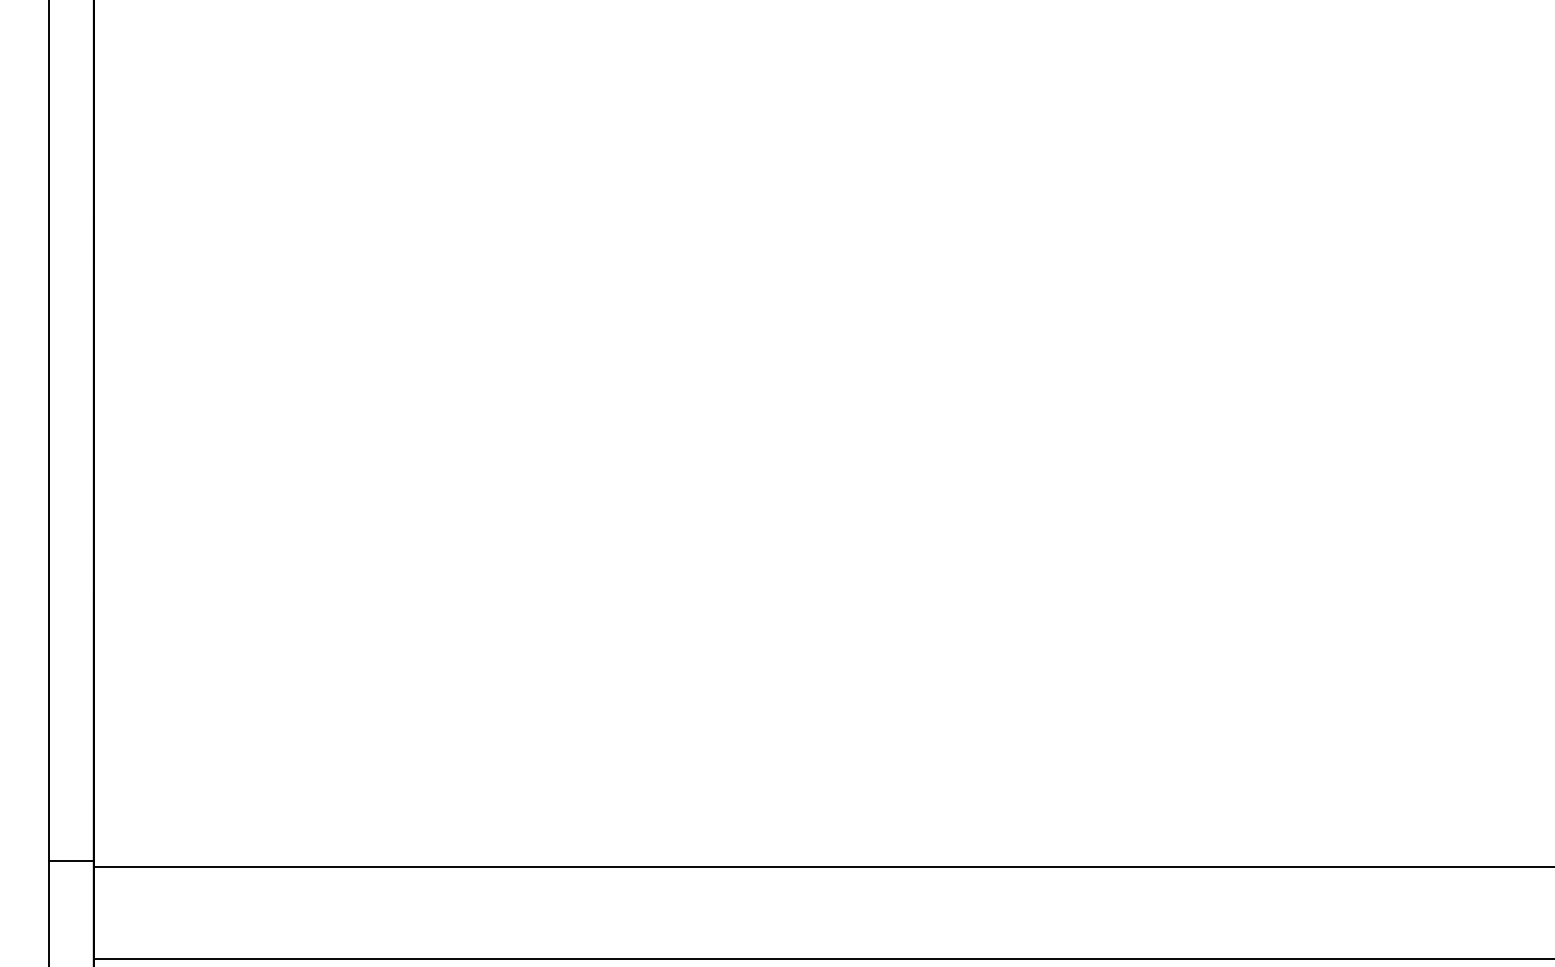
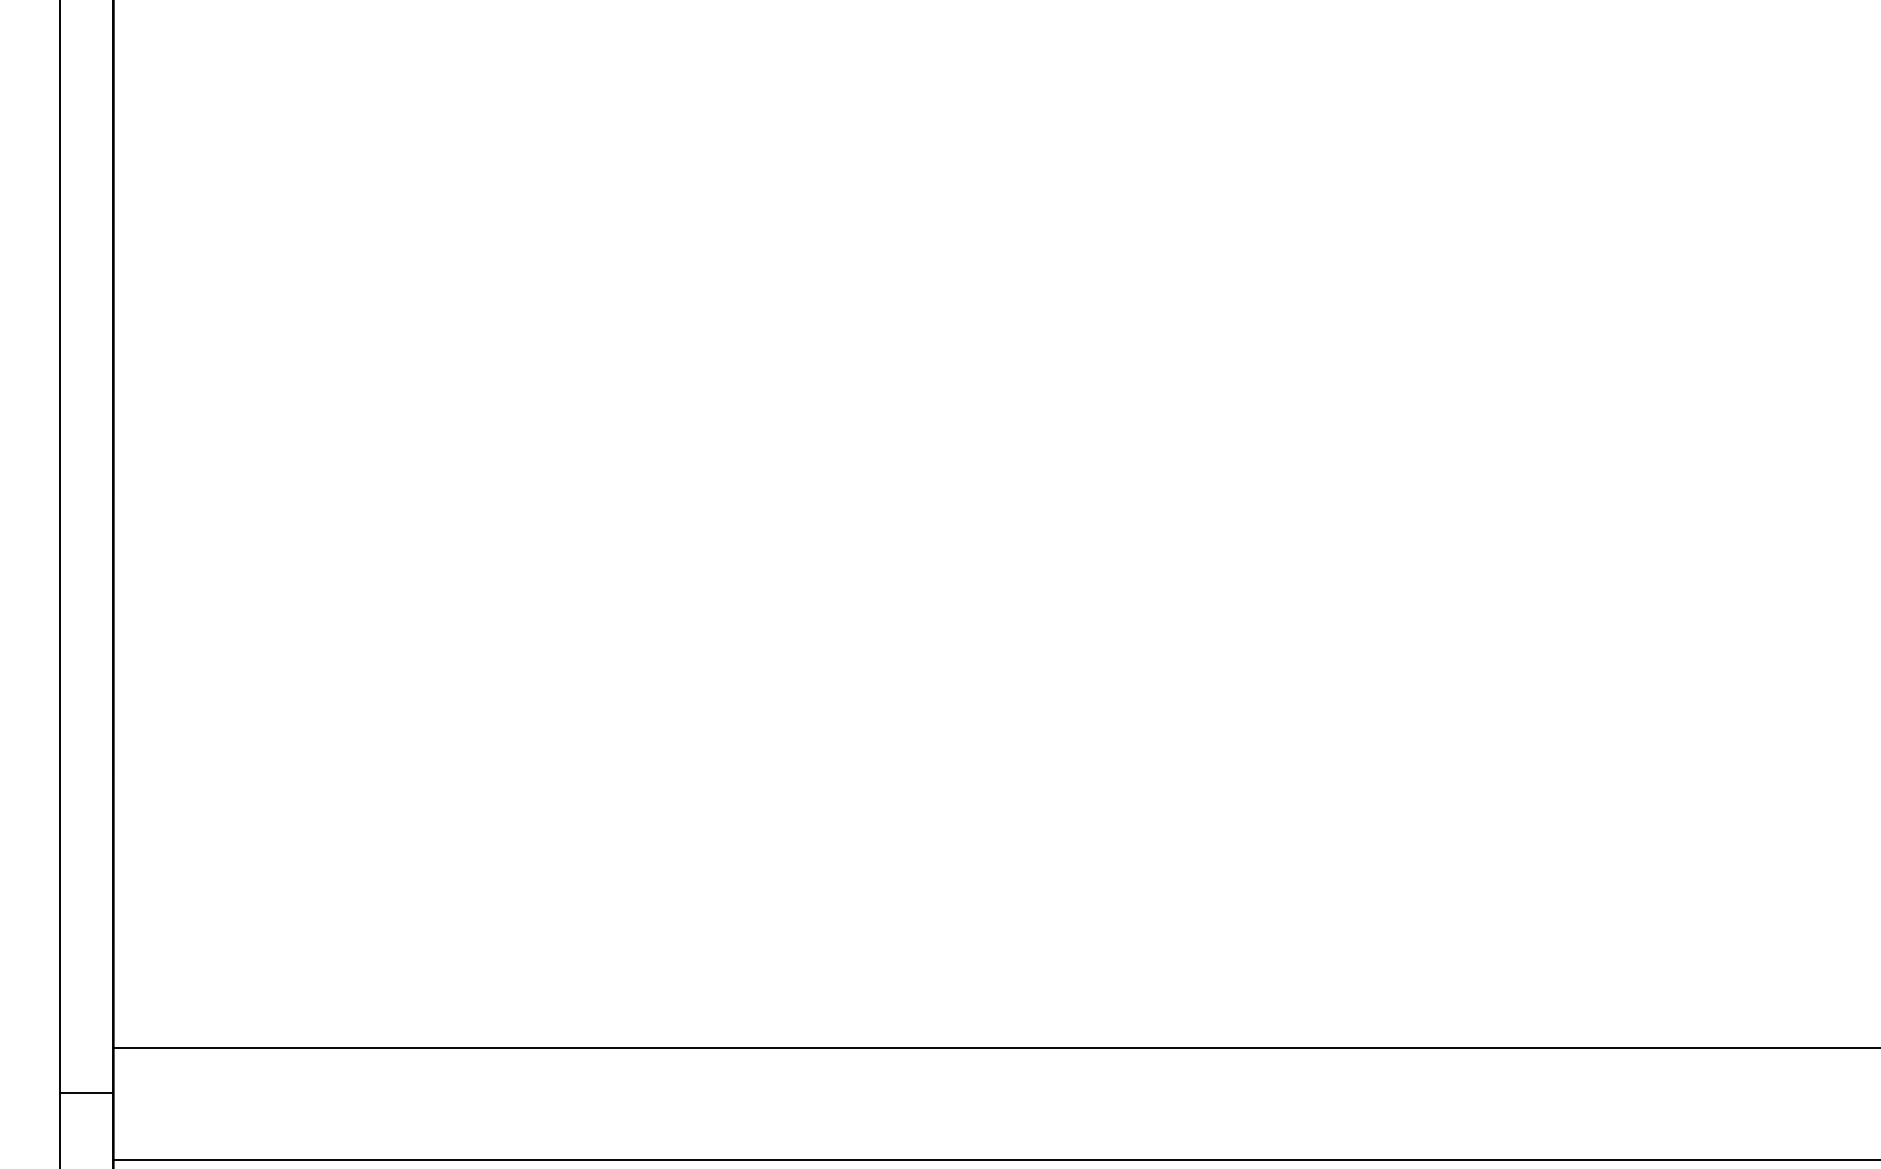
line: (71, 861) -> (86, 1092), moved

